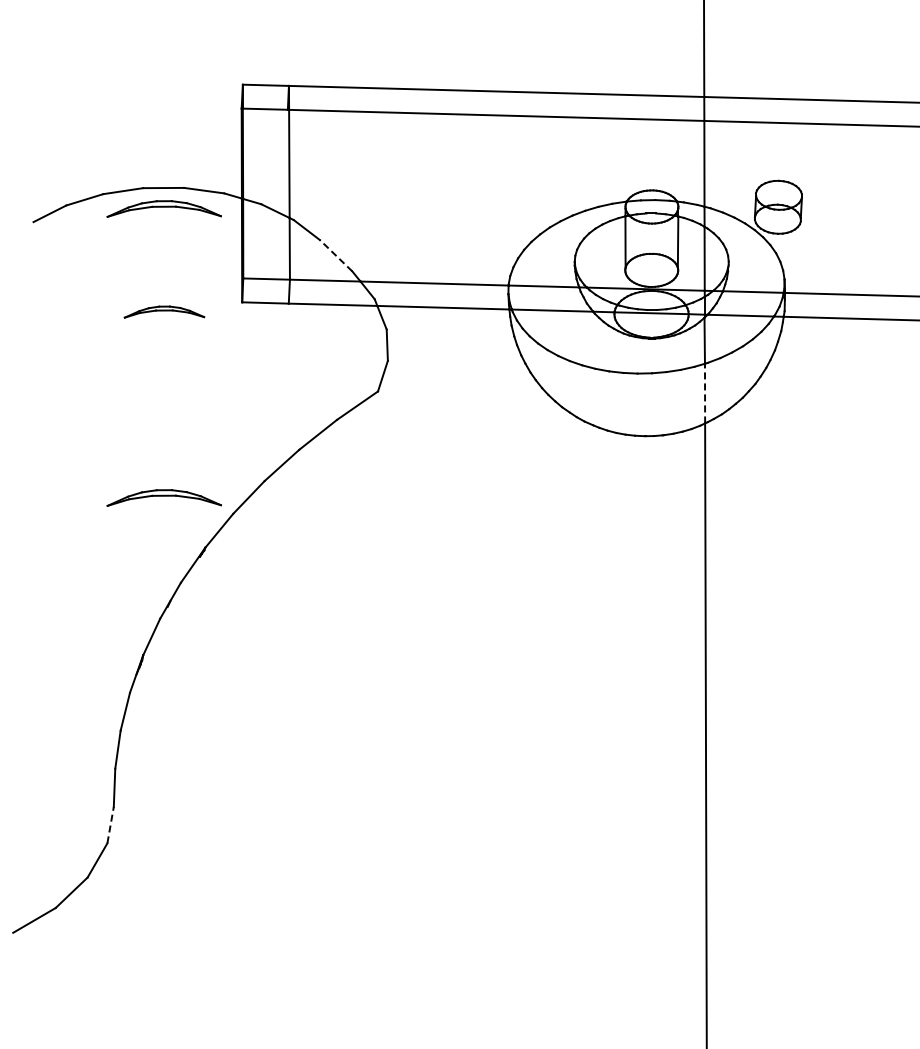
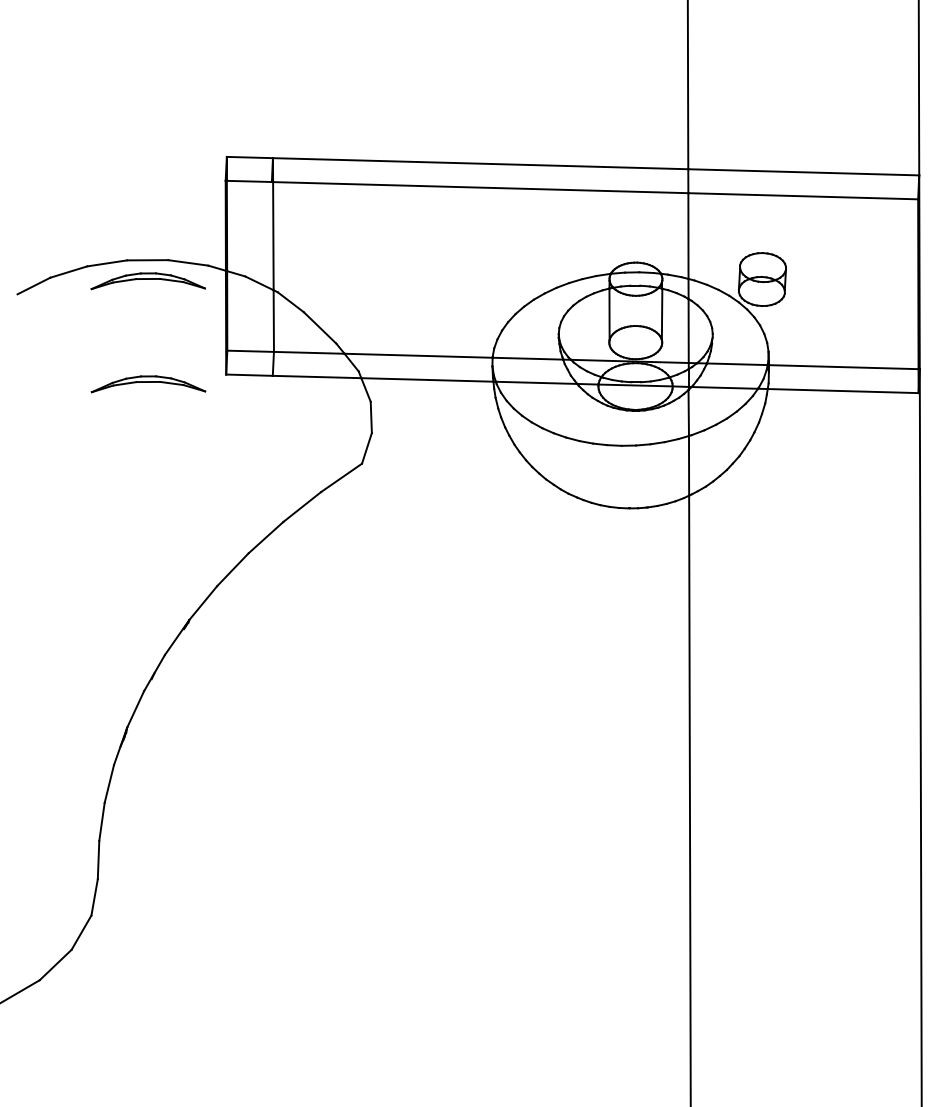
line: (336, 255) -> (320, 327), dashed -> solid
part: (164, 312) -> (148, 384), size x1.43
line: (705, 393) -> (689, 465), dashed -> solid
part: (163, 498) -> (147, 570), removed
line: (110, 824) -> (94, 896), dashed -> solid

